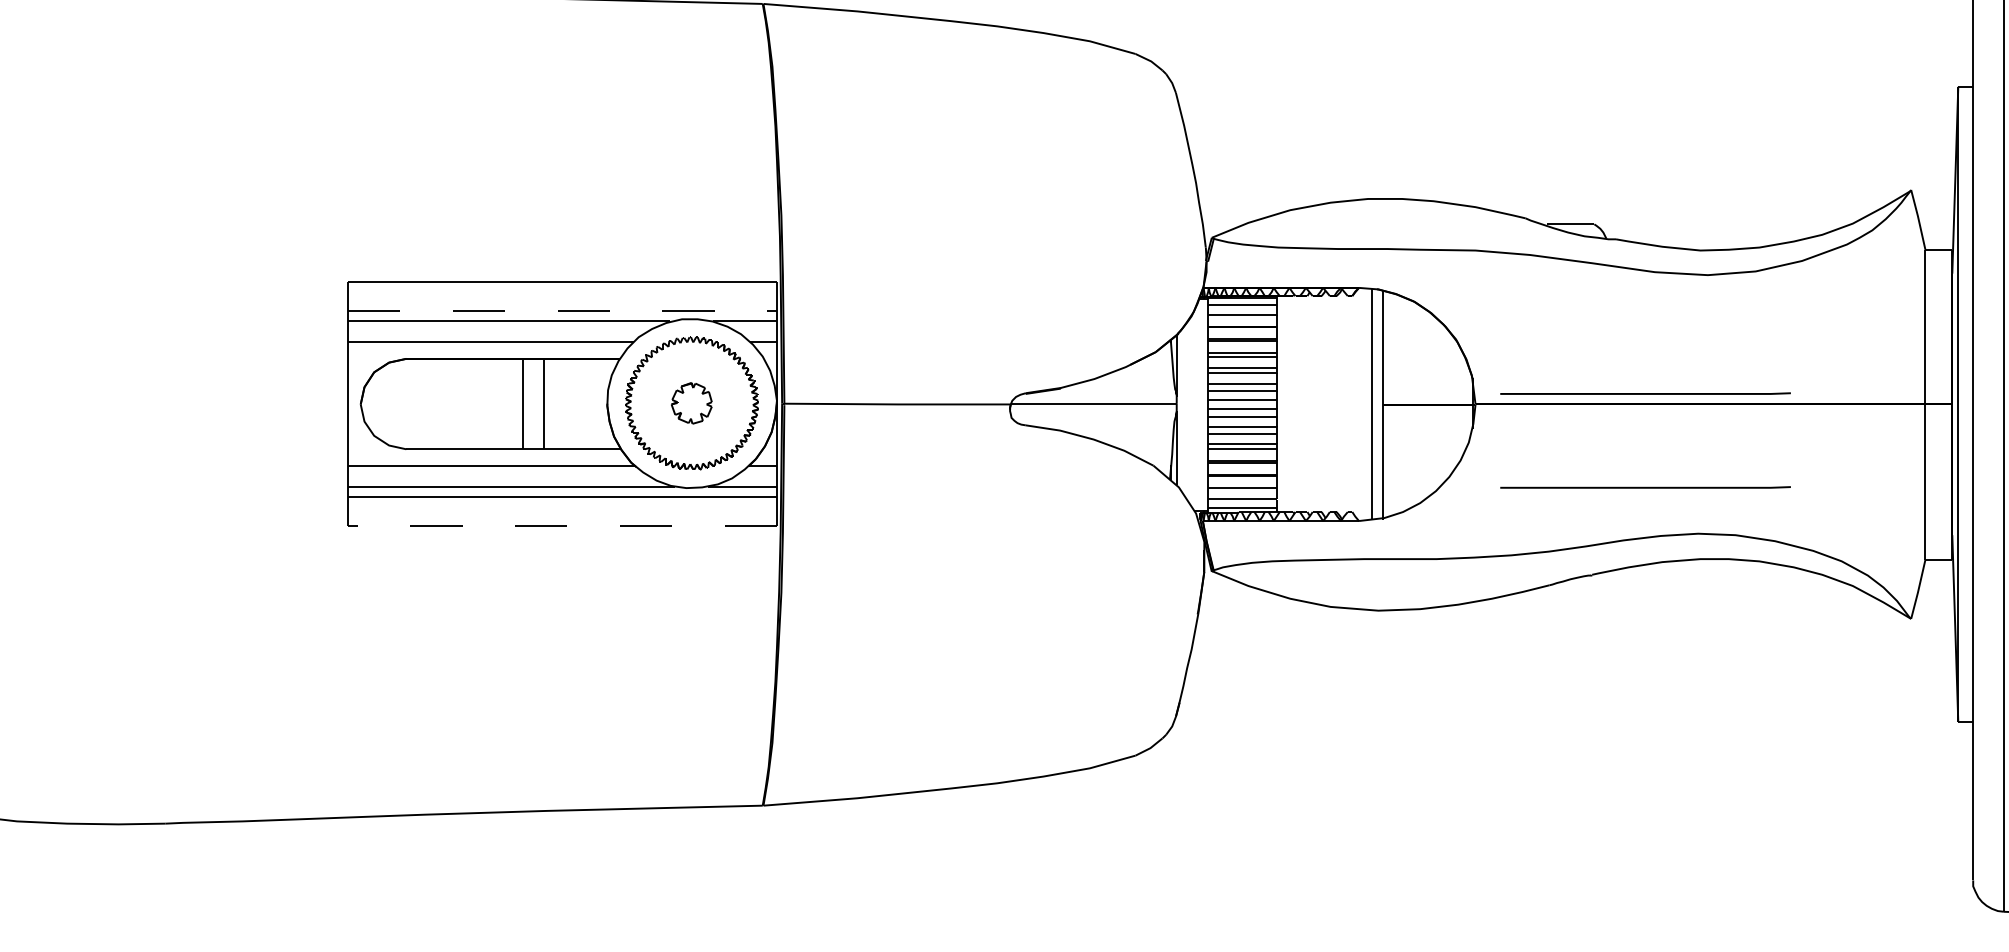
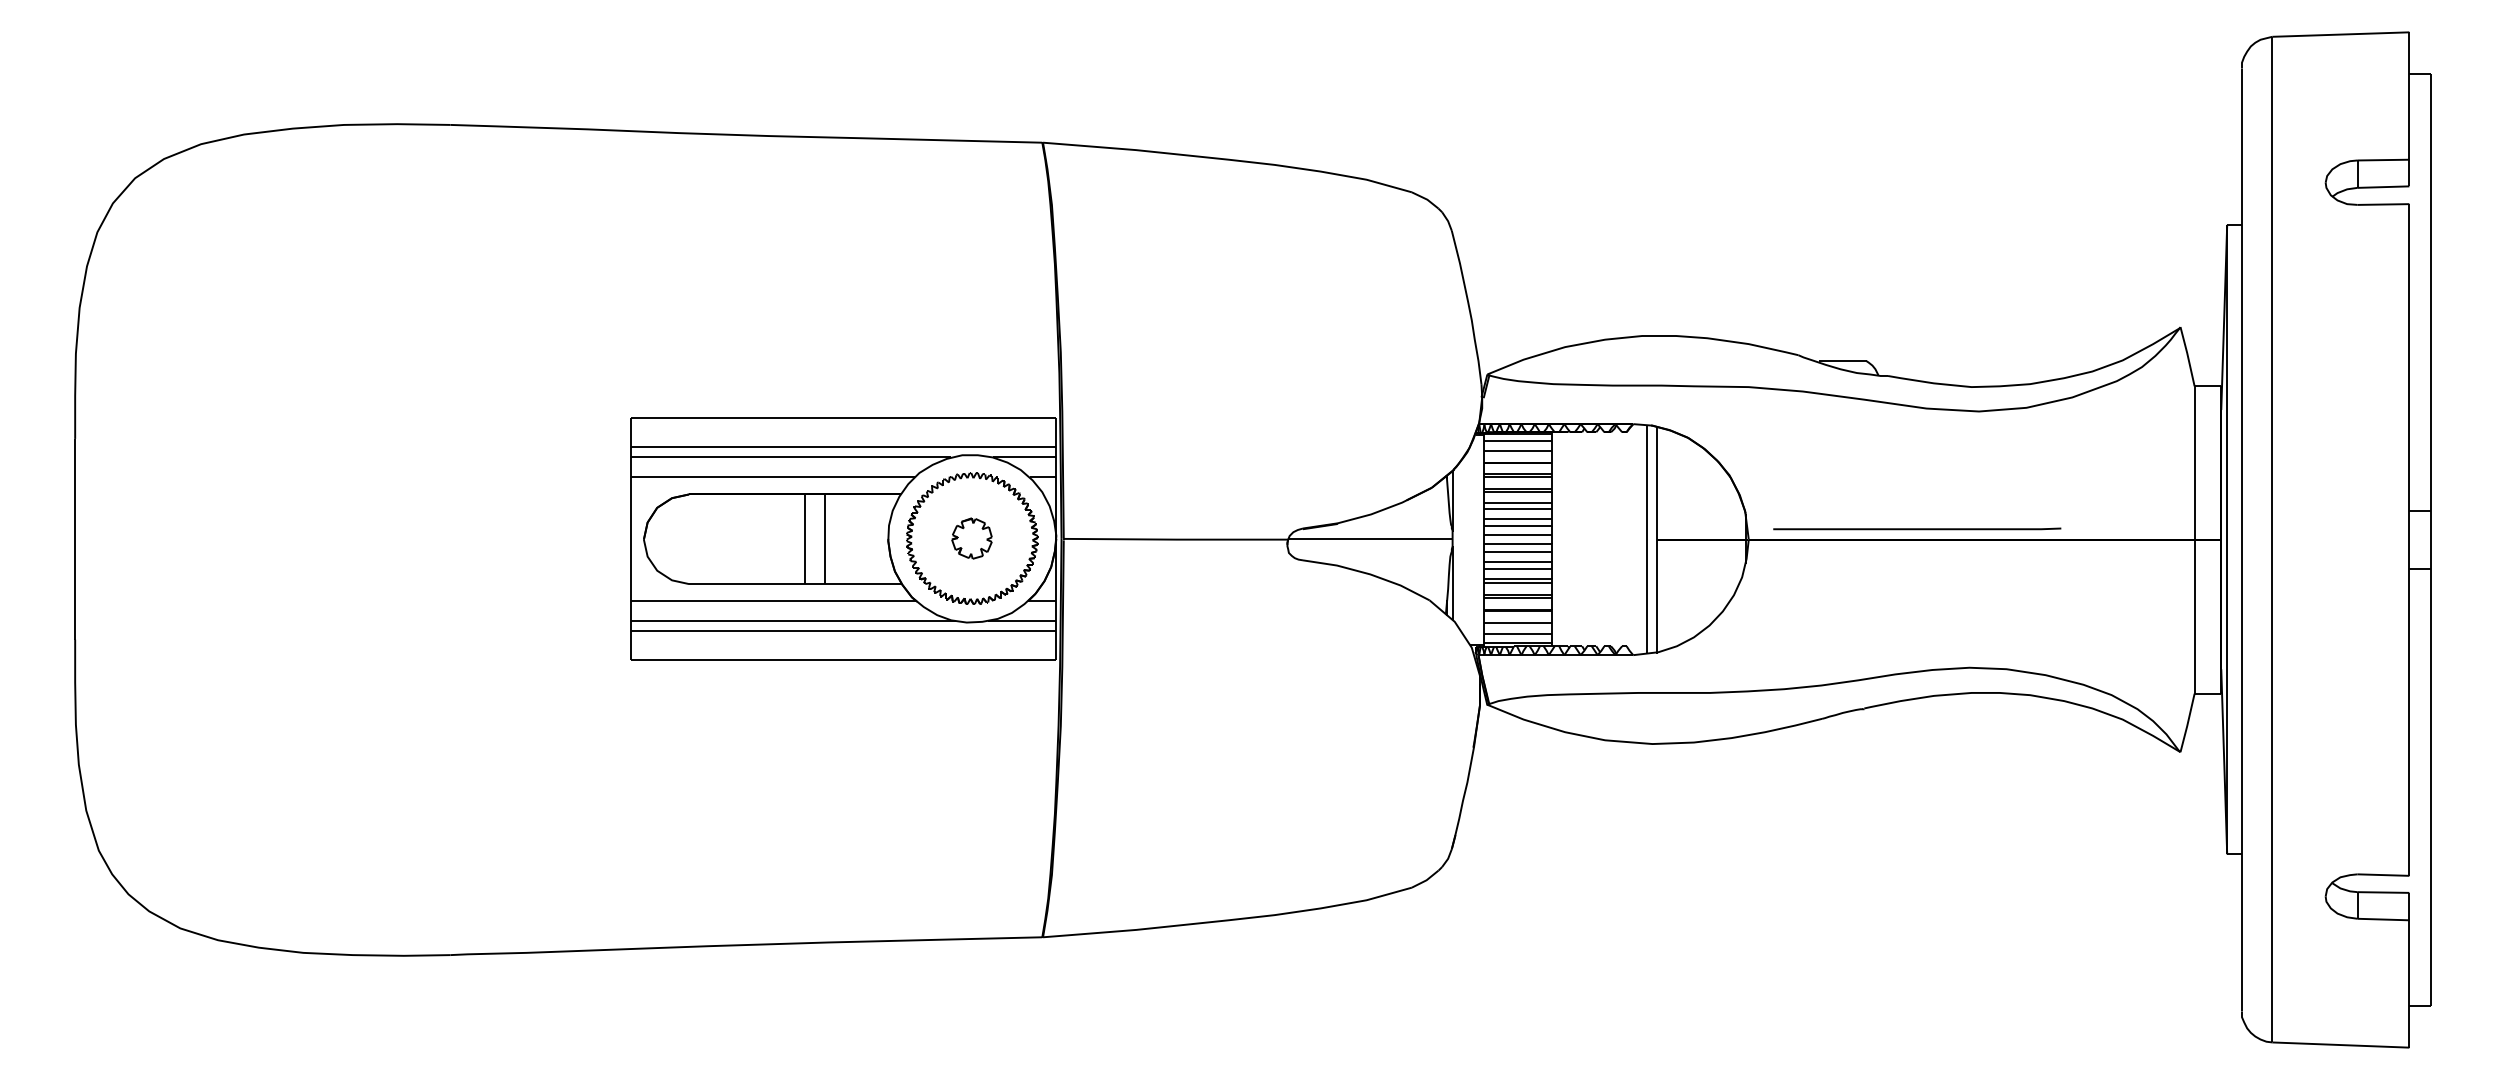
line: (562, 311) -> (843, 447), dashed -> solid
line: (1645, 487) -> (1917, 621), removed
line: (562, 526) -> (843, 660), dashed -> solid

